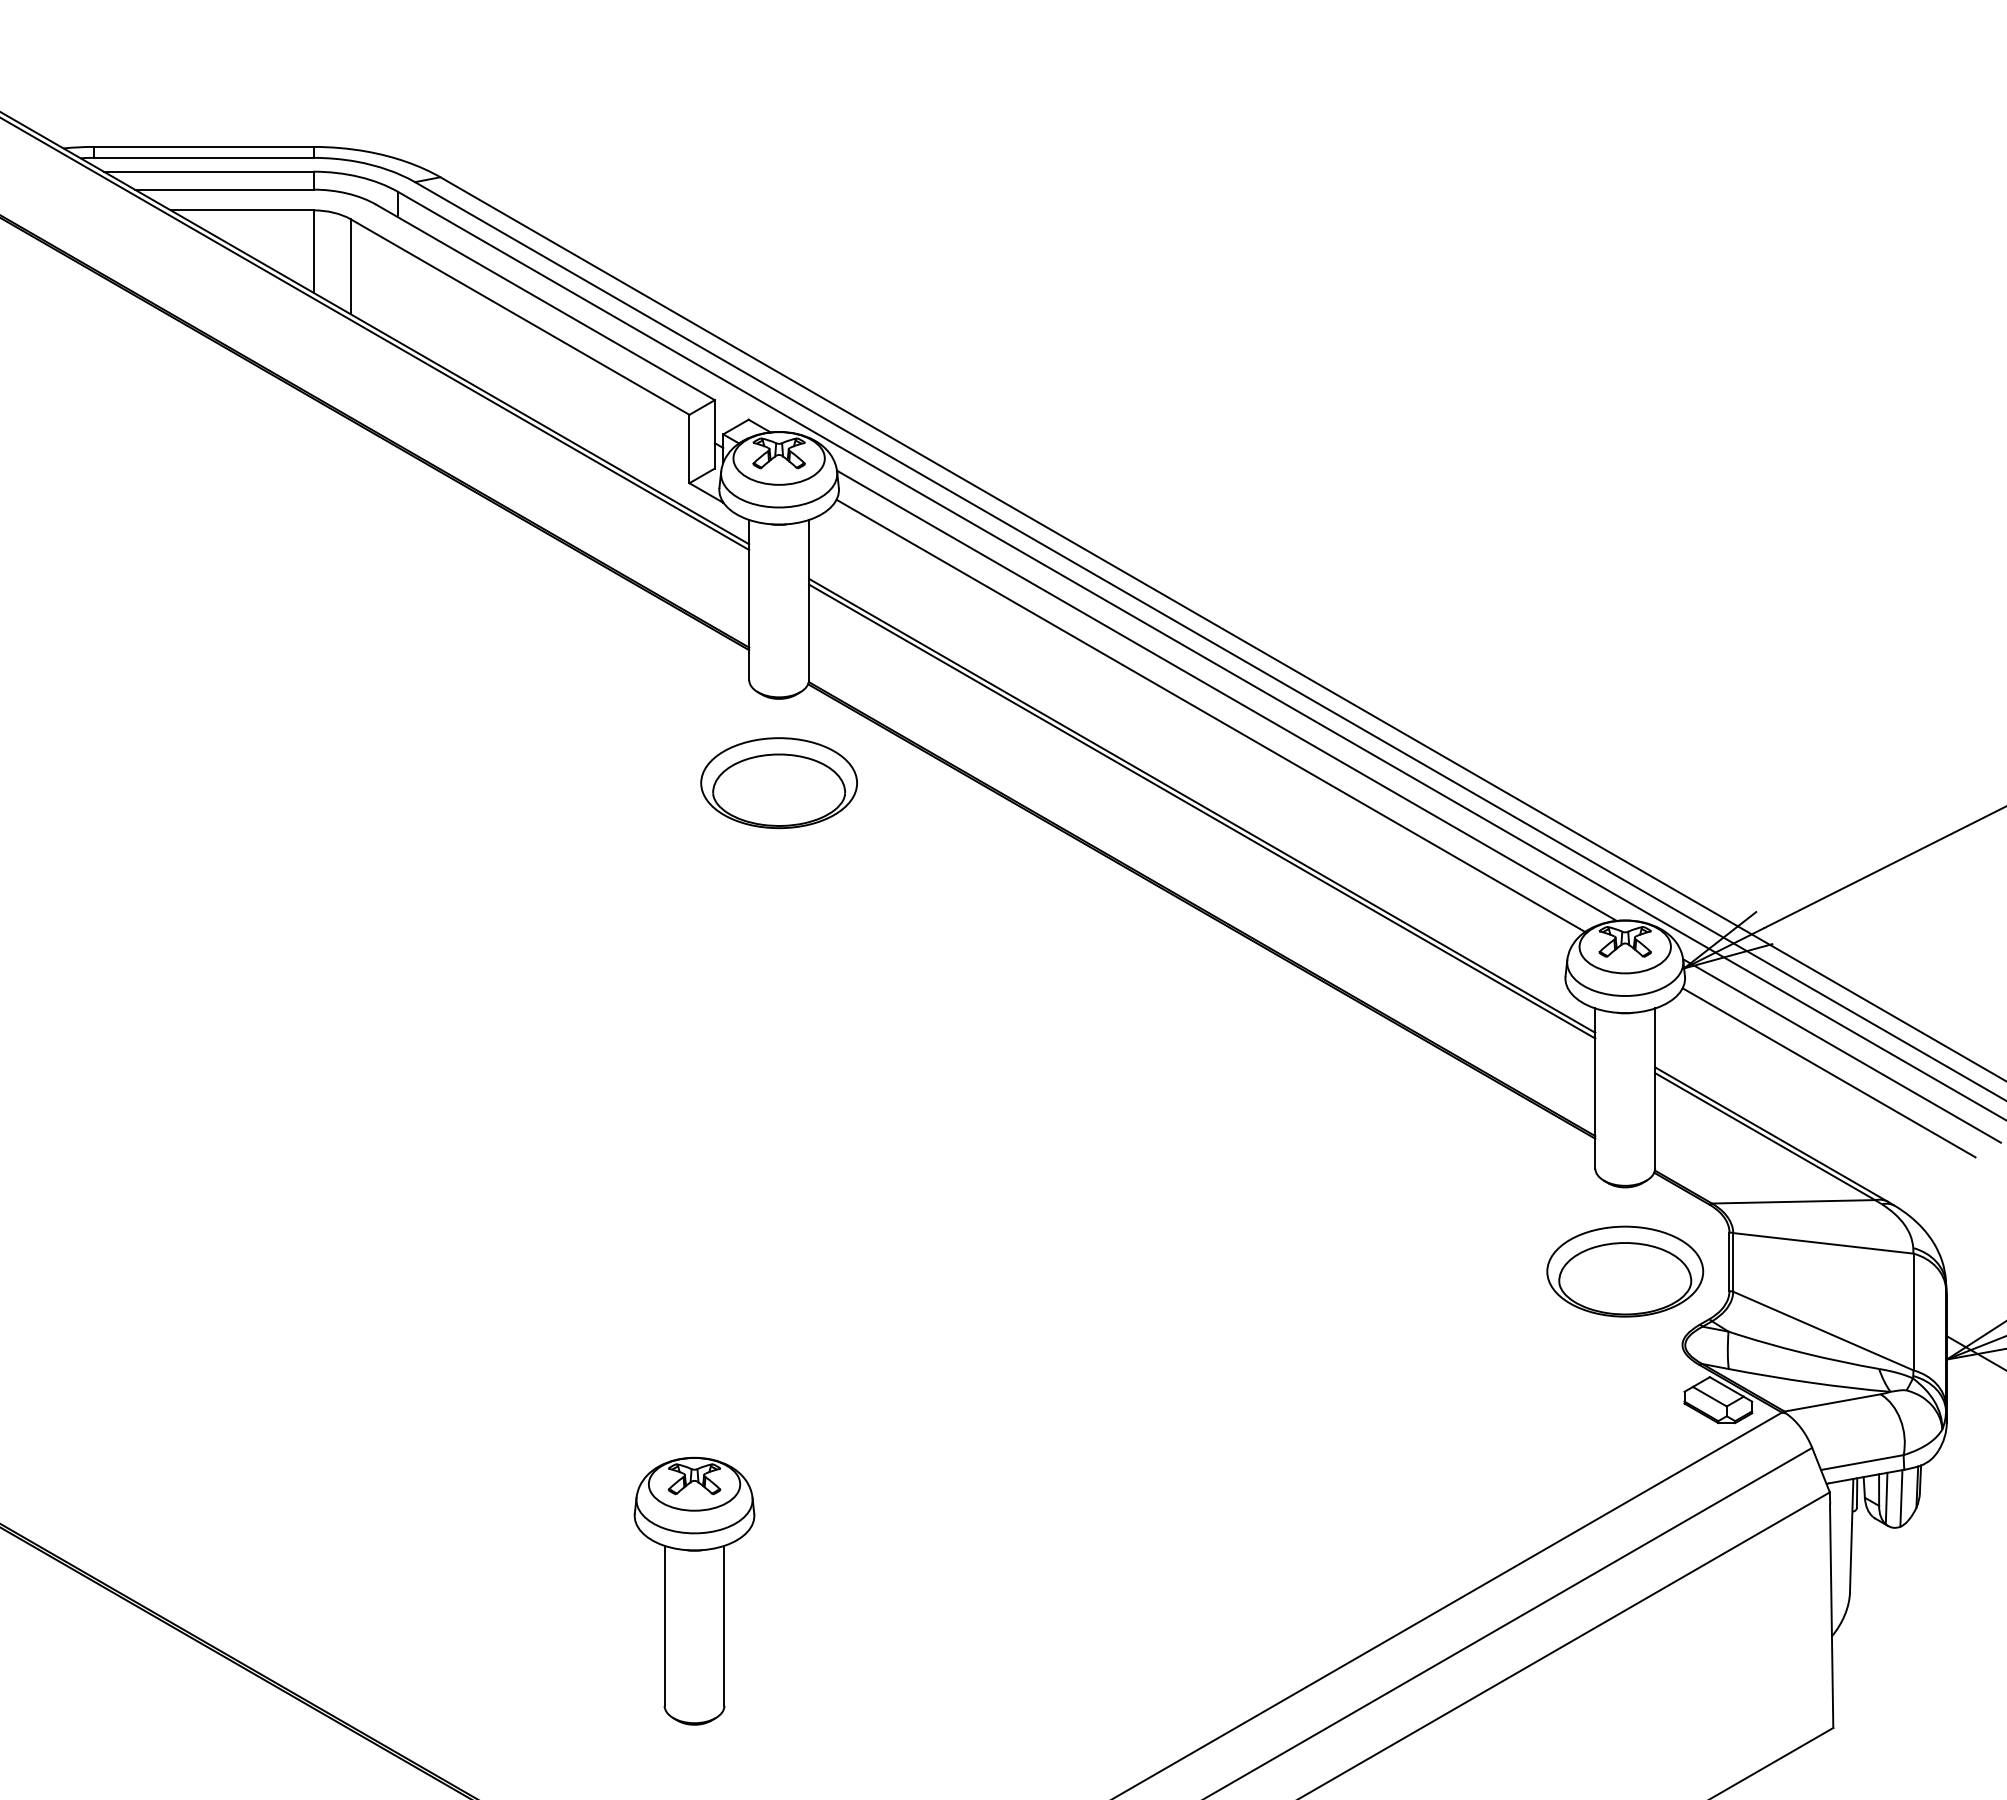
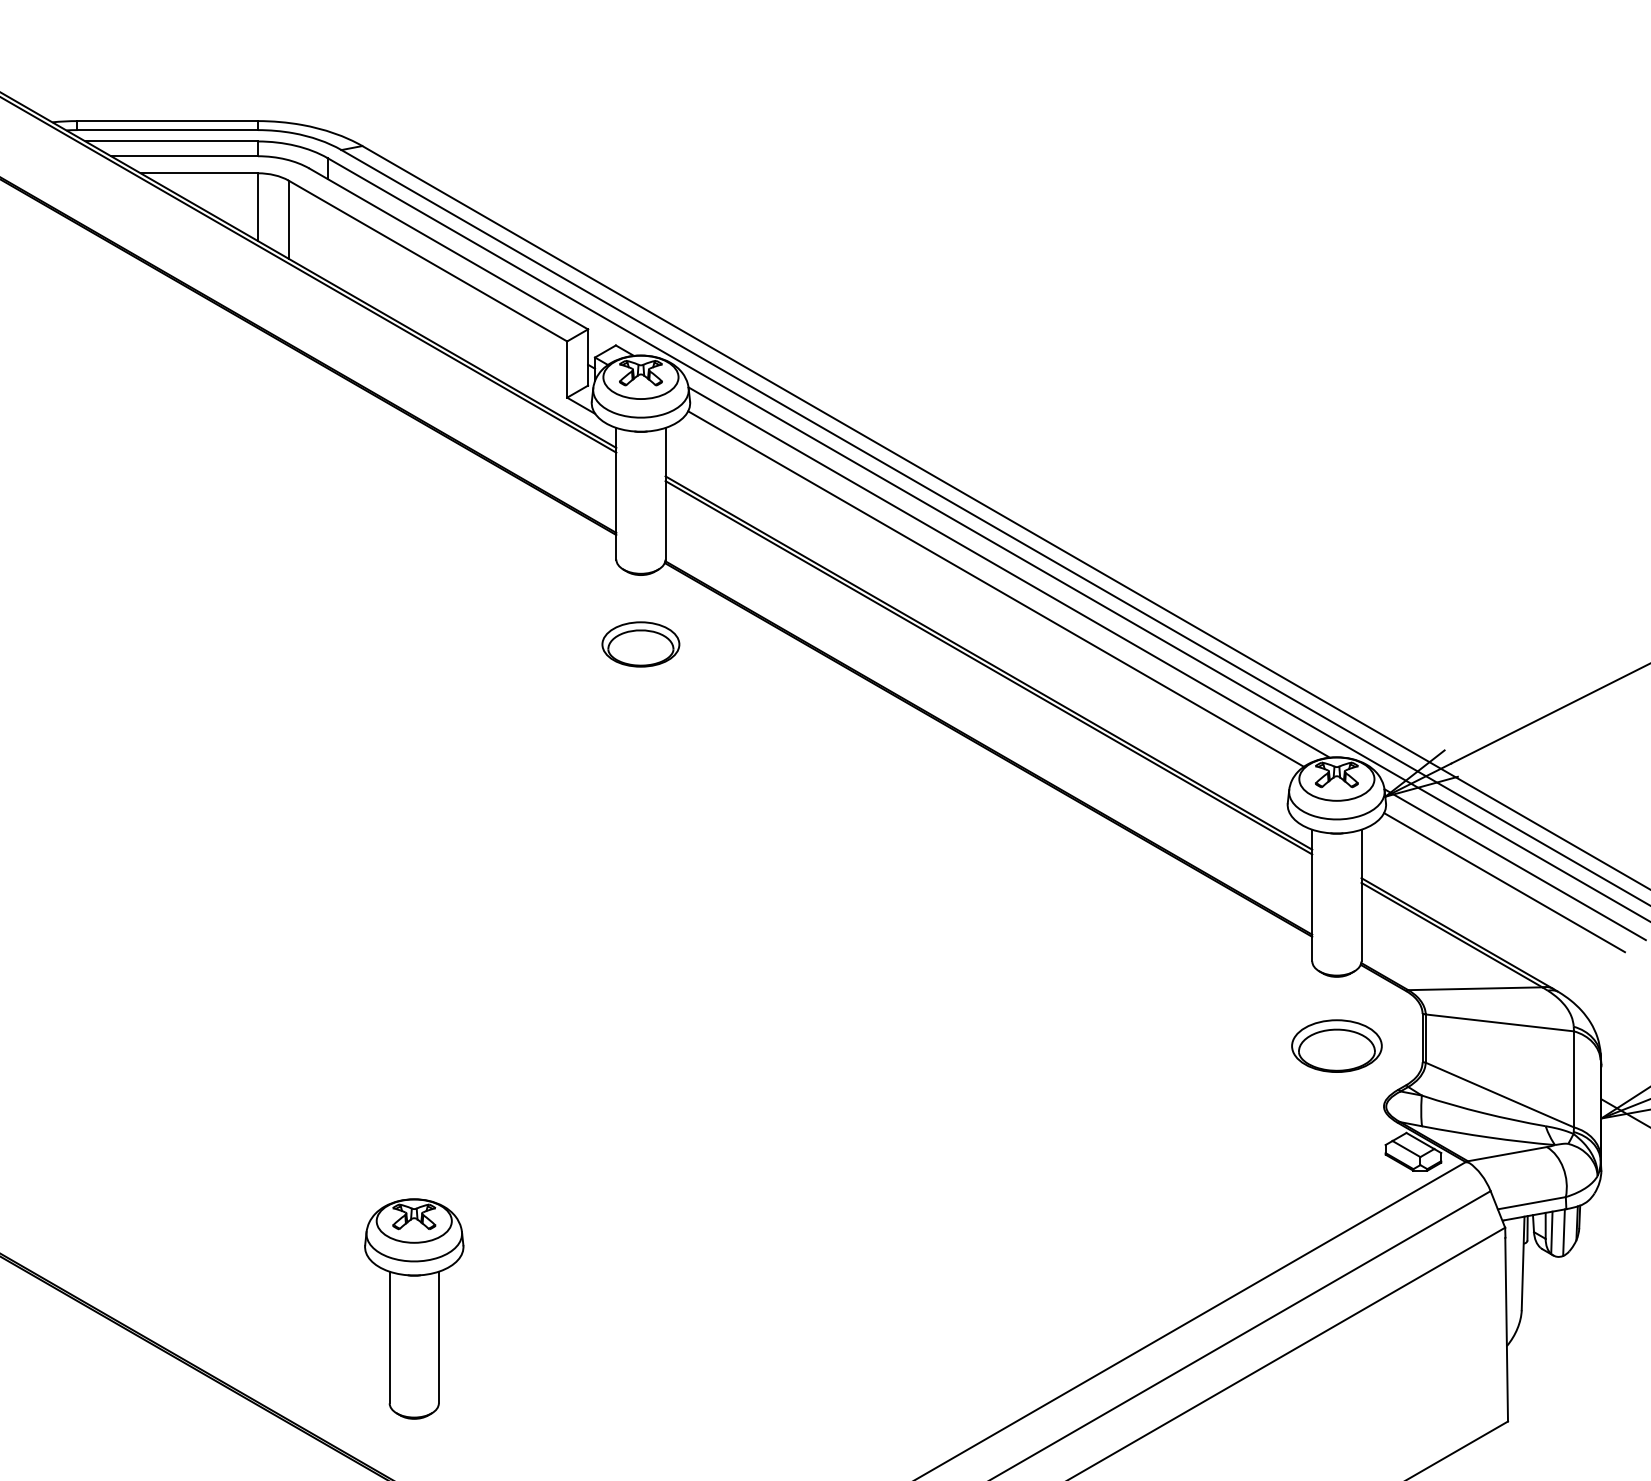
part: (778, 783) -> (640, 644), size x0.6
part: (1625, 1271) -> (1337, 1046), size x0.7
part: (694, 1590) -> (414, 1308), moved

